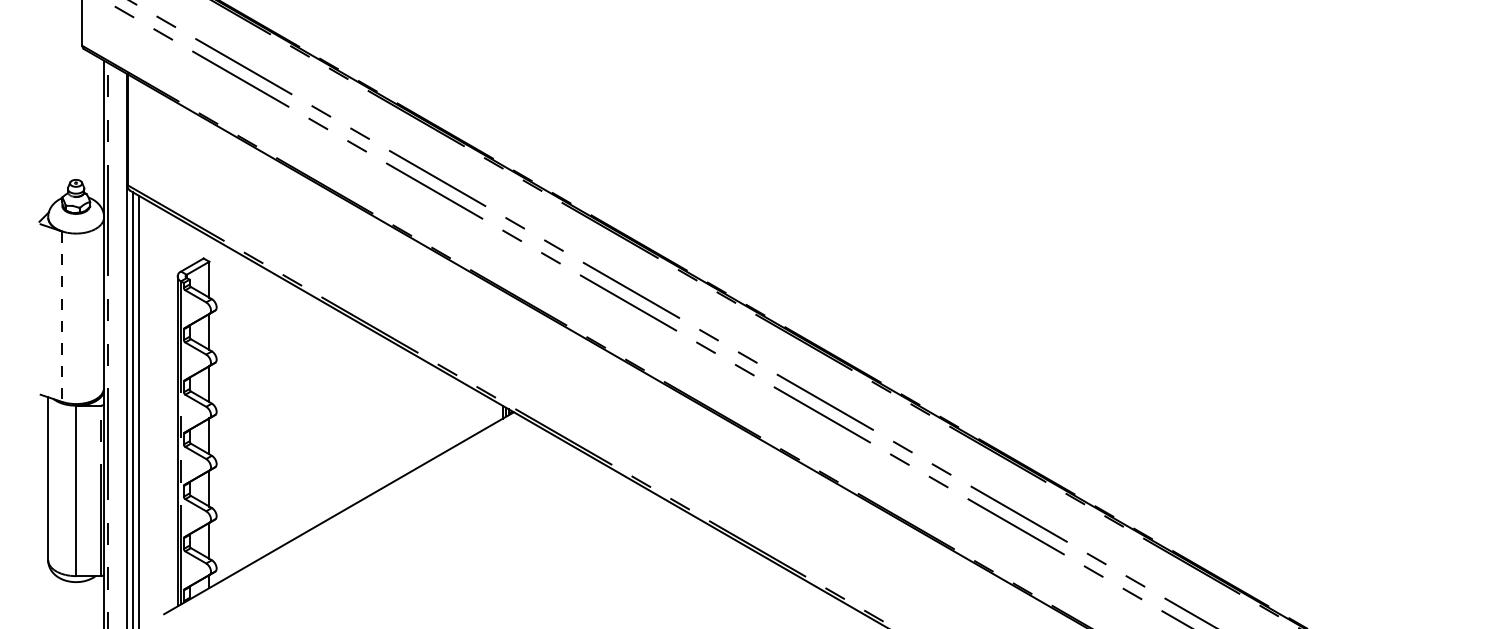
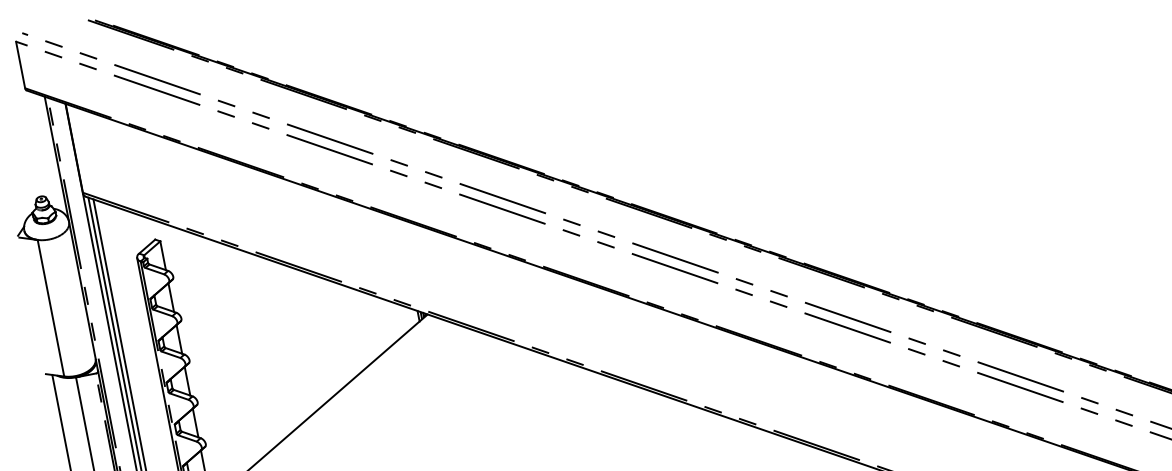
line: (62, 317) -> (51, 308), dashed -> solid

